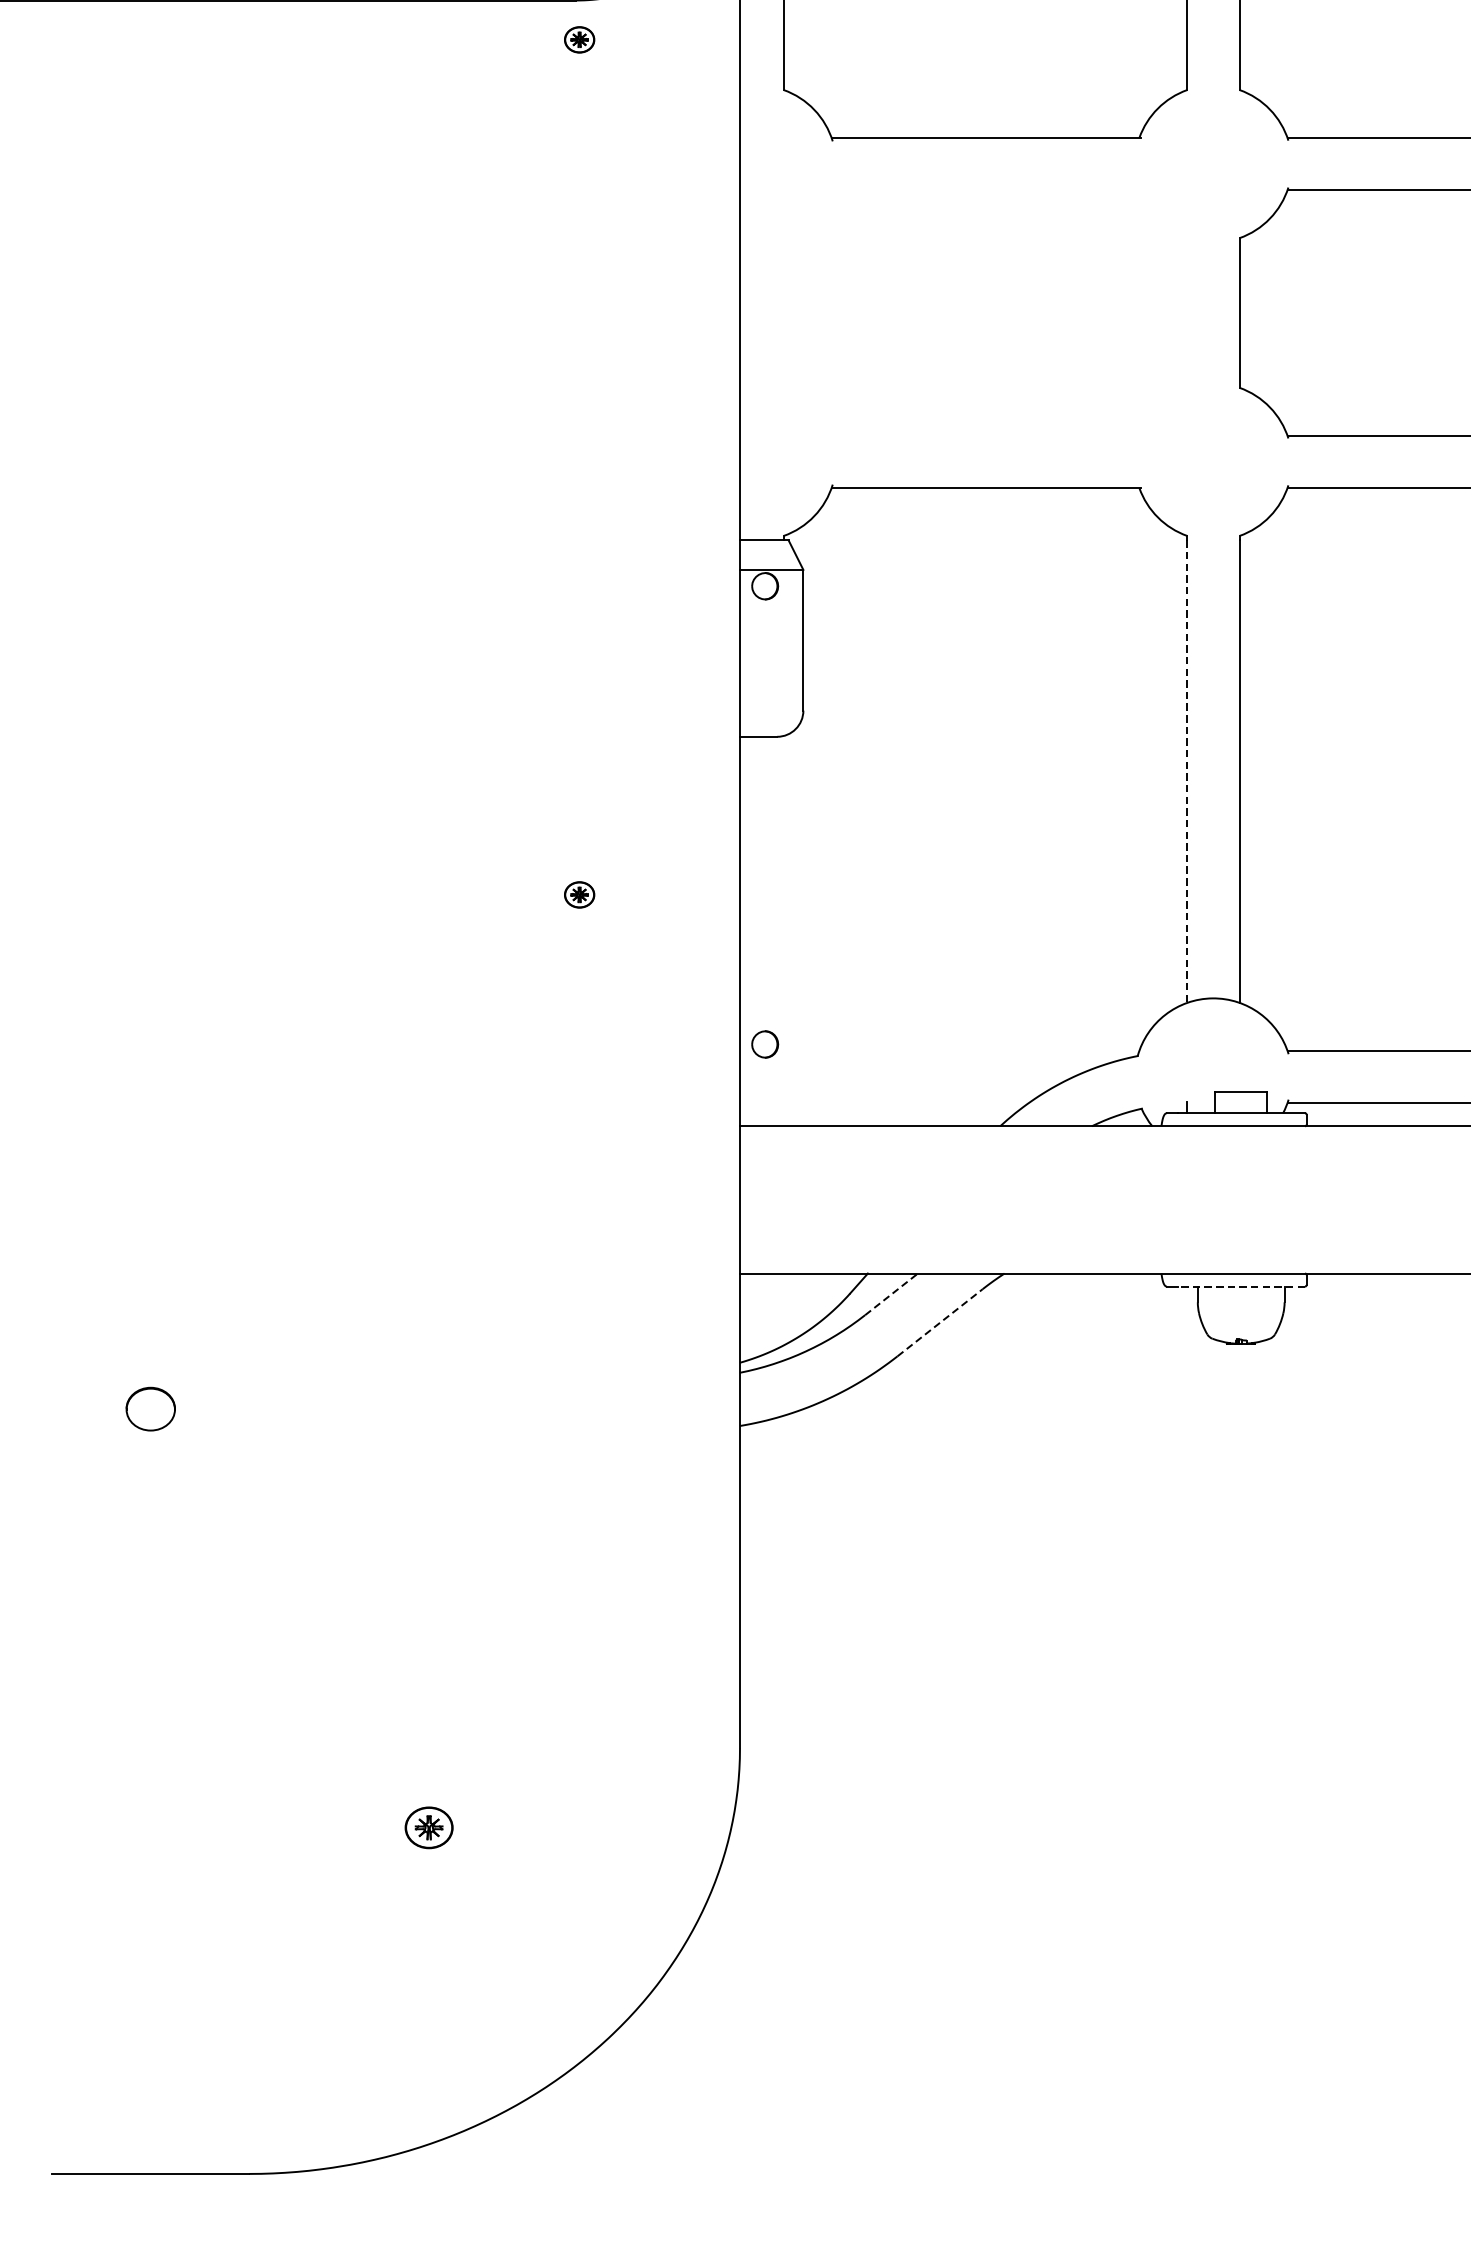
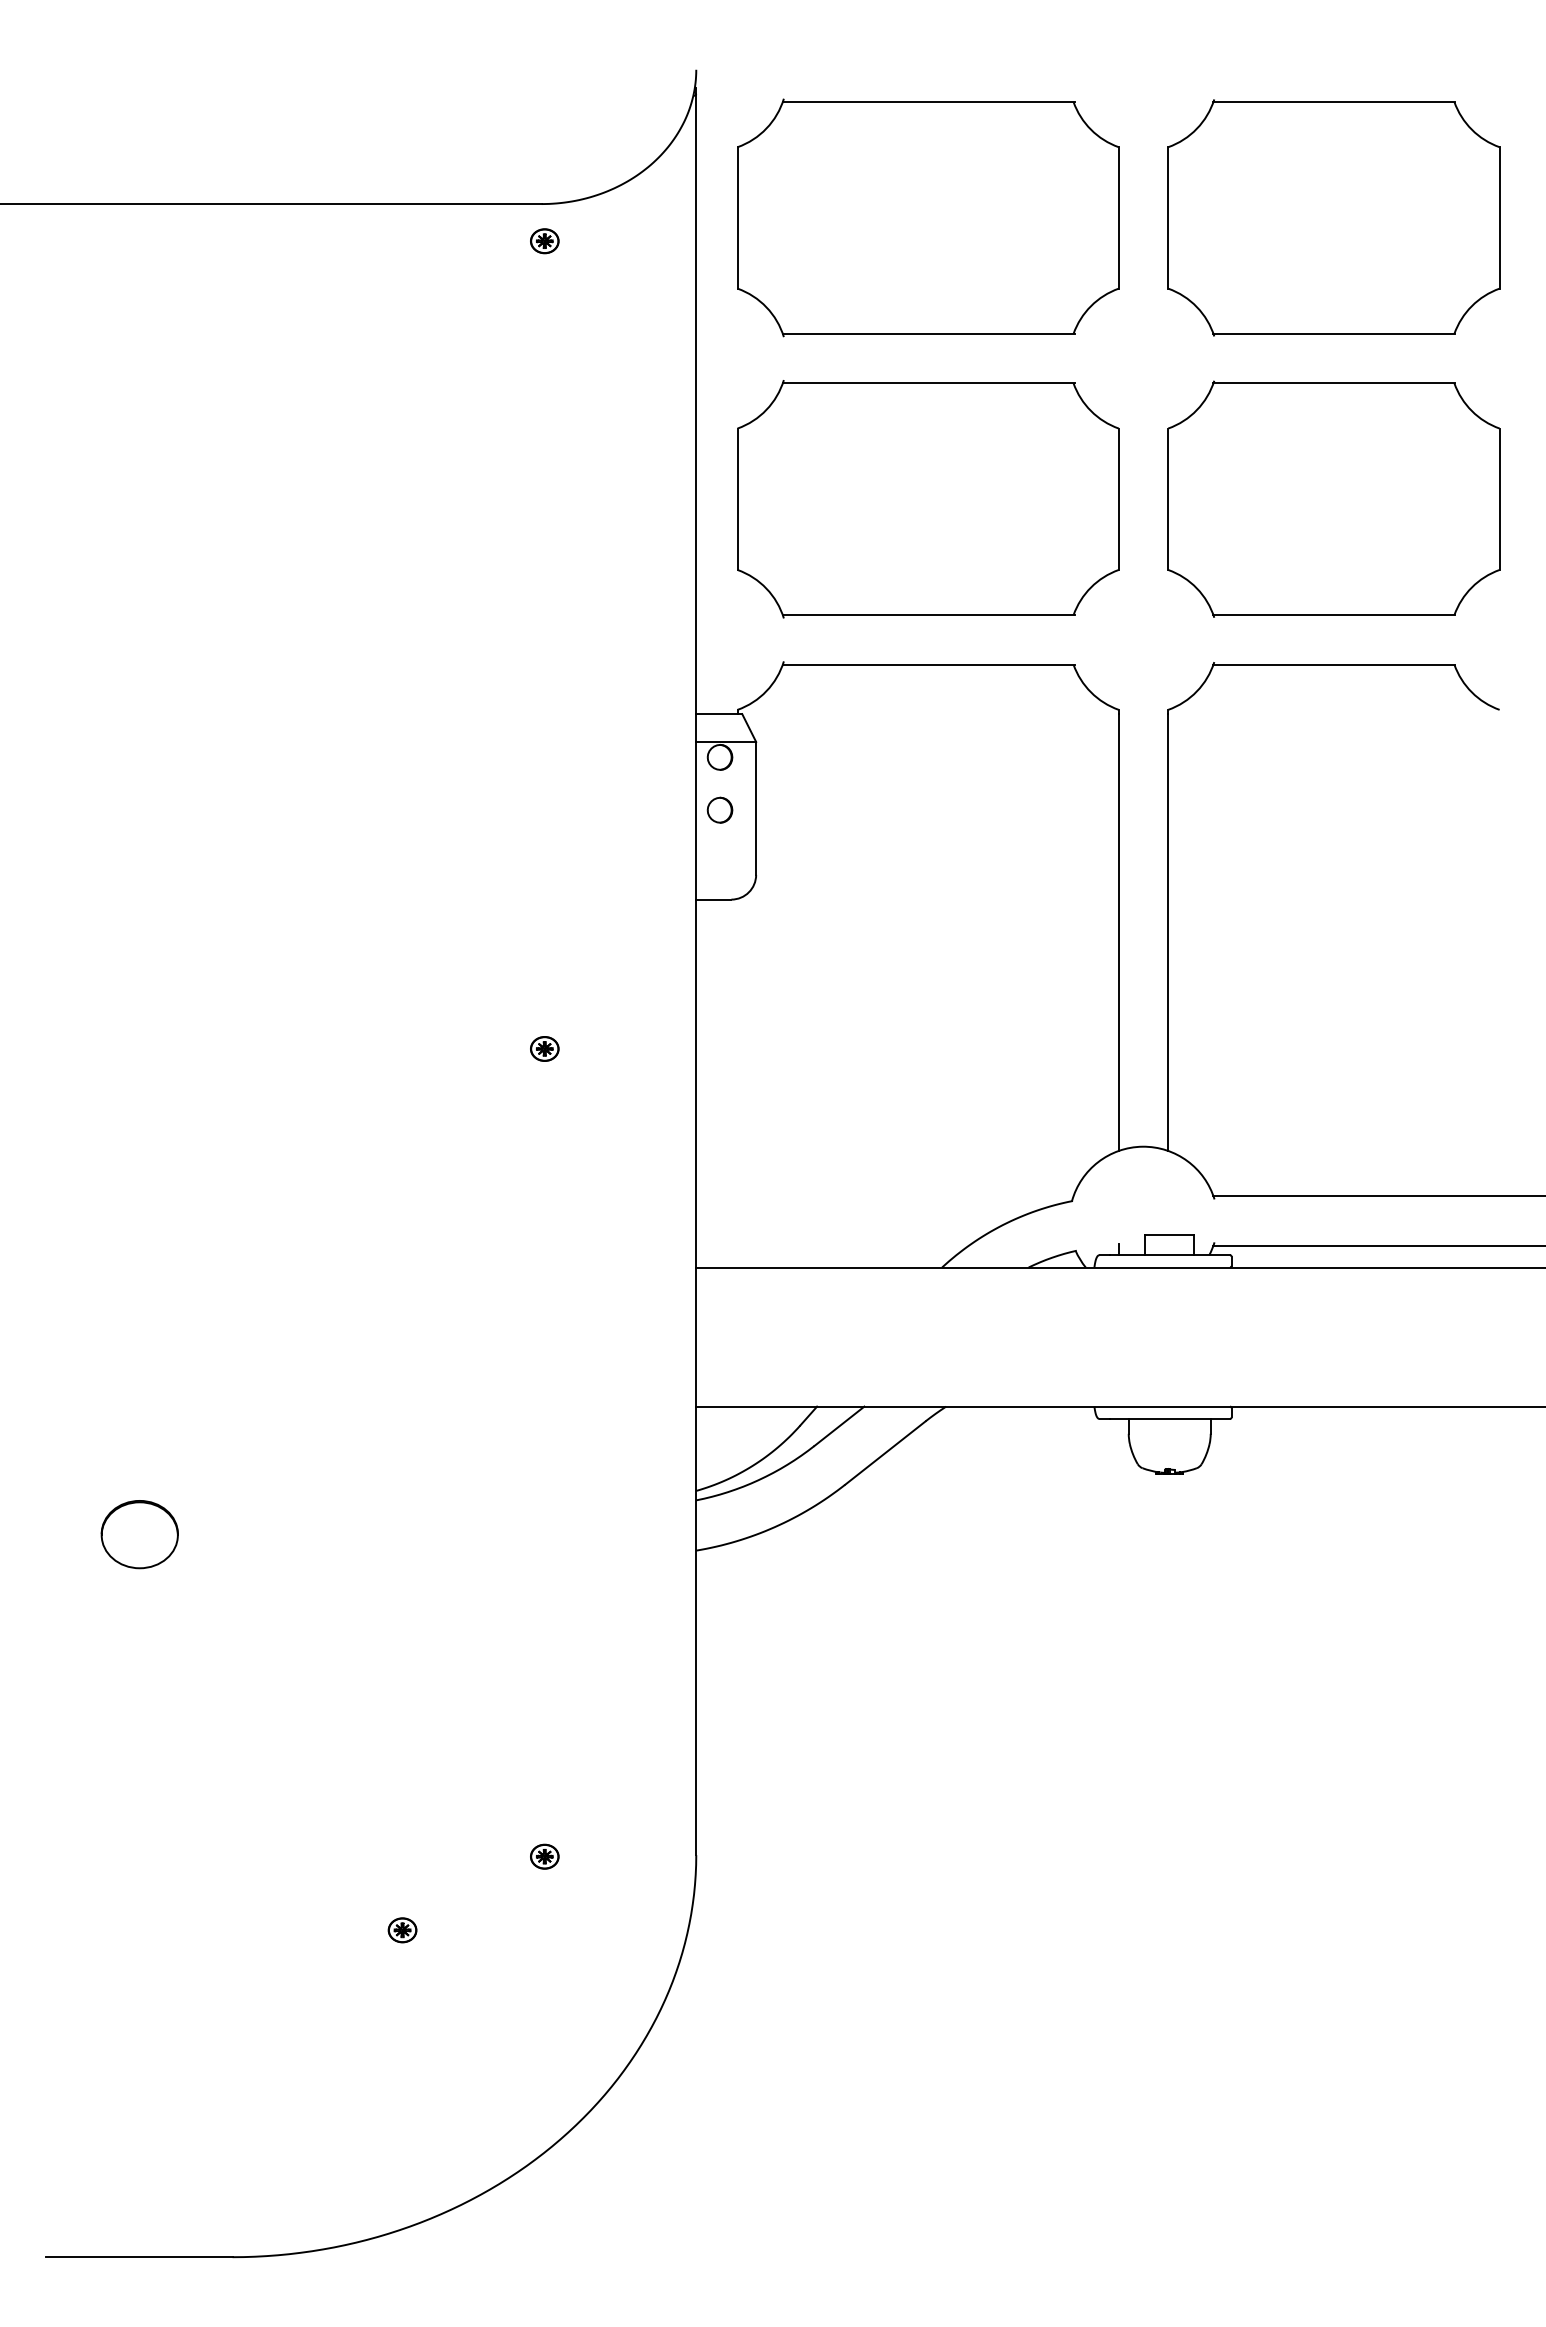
part: (985, 313) -> (928, 499), added
line: (1186, 772) -> (1118, 933), dashed -> solid
part: (764, 1043) -> (719, 809), moved
line: (1242, 1286) -> (1170, 1418), dashed -> solid
line: (891, 1294) -> (839, 1426), dashed -> solid
line: (940, 1322) -> (885, 1452), dashed -> solid
part: (150, 1408) -> (139, 1534), size x1.67
part: (579, 1749) -> (544, 1856), added
part: (429, 1828) -> (402, 1930), size x0.62

